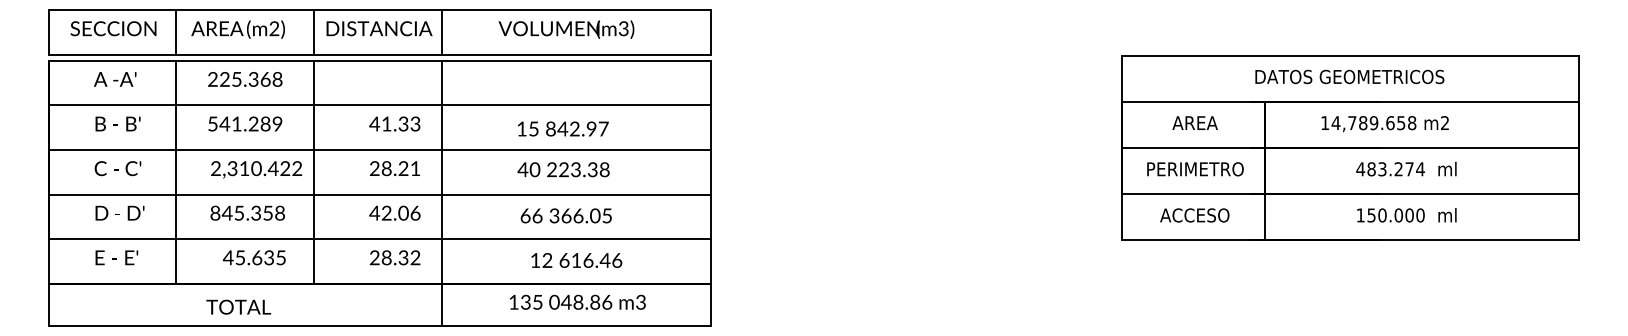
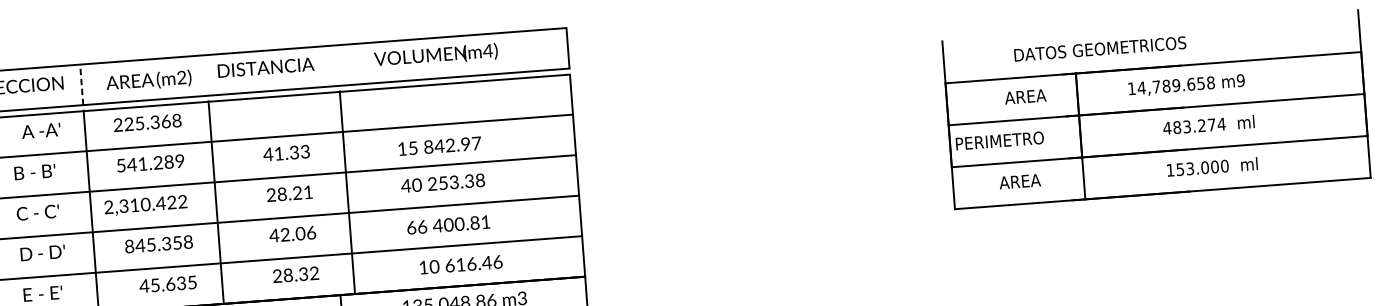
text: (623, 28) -> (487, 50), (m3) -> (m4)
text: (237, 29) -> (148, 80), moved
line: (176, 31) -> (81, 84), solid -> dashed
line: (313, 32) -> (206, 75), removed
line: (442, 32) -> (323, 66), removed
line: (1350, 55) -> (1150, 25), removed
text: (1349, 76) -> (1099, 48), moved
text: (115, 79) -> (41, 130), moved
text: (1194, 122) -> (1024, 96), moved
text: (1444, 123) -> (1240, 81), m2 -> m9
text: (256, 169) -> (145, 205), moved
text: (563, 169) -> (442, 183), 223.38 -> 253.38
text: (1195, 169) -> (999, 141), moved
line: (442, 171) -> (347, 191), moved
text: (580, 215) -> (461, 223), 366.05 -> 400.81
text: (1194, 215) -> (1019, 181), ACCESO -> AREA
text: (1382, 215) -> (1190, 168), 150.000 -> 153.000
text: (547, 260) -> (434, 266), 12 -> 10

